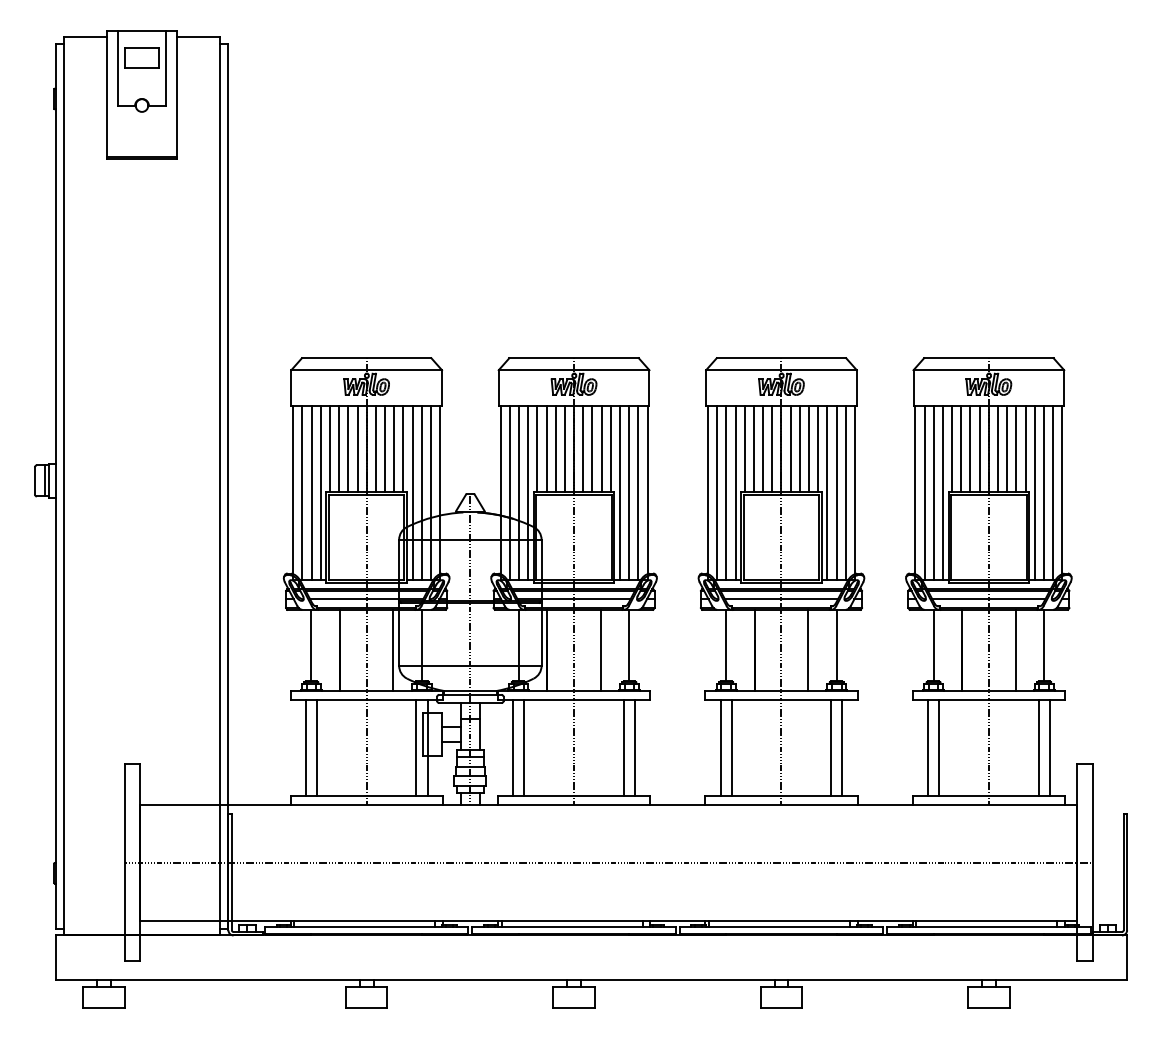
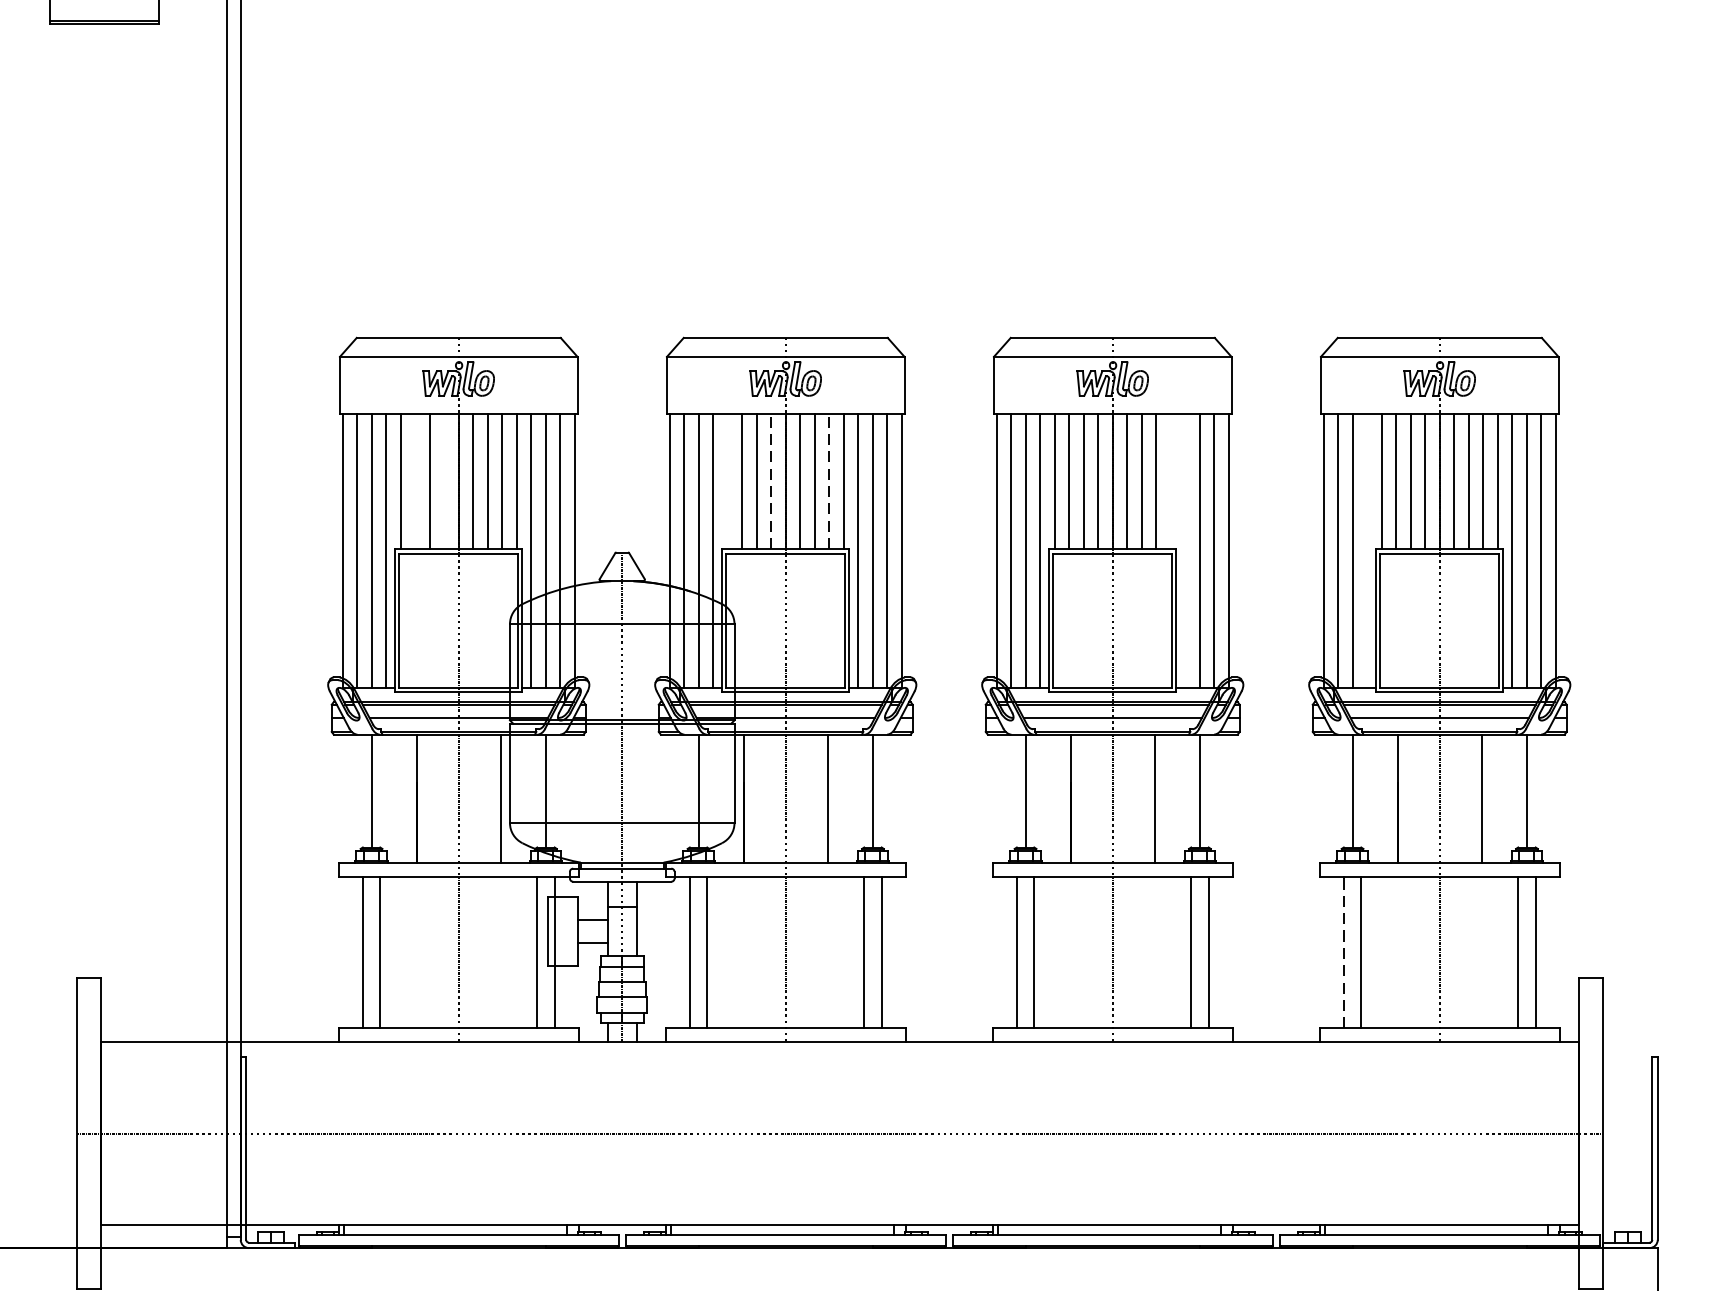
line: (339, 449) -> (415, 481), removed
line: (357, 449) -> (444, 481), removed
line: (537, 449) -> (728, 481), removed
line: (564, 449) -> (770, 481), solid -> dashed
line: (601, 449) -> (828, 481), solid -> dashed
line: (818, 449) -> (1171, 481), removed
line: (827, 492) -> (1185, 549), removed
line: (942, 492) -> (1366, 549), removed
line: (928, 748) -> (1344, 953), solid -> dashed

